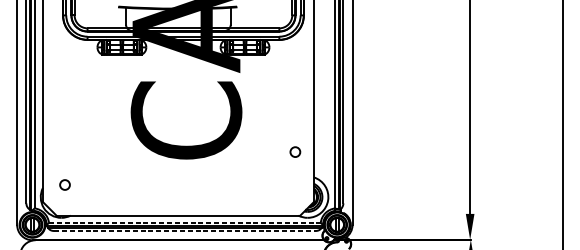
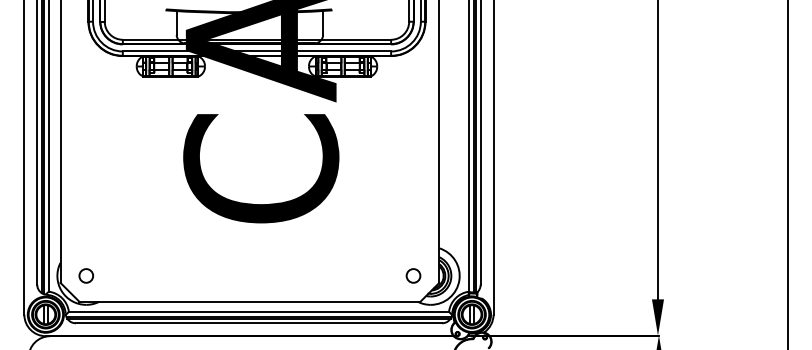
circle: (295, 151) -> (413, 275), moved
circle: (64, 184) -> (85, 275), moved
line: (185, 222) -> (259, 311), dashed -> solid
line: (185, 231) -> (259, 323), dashed -> solid

